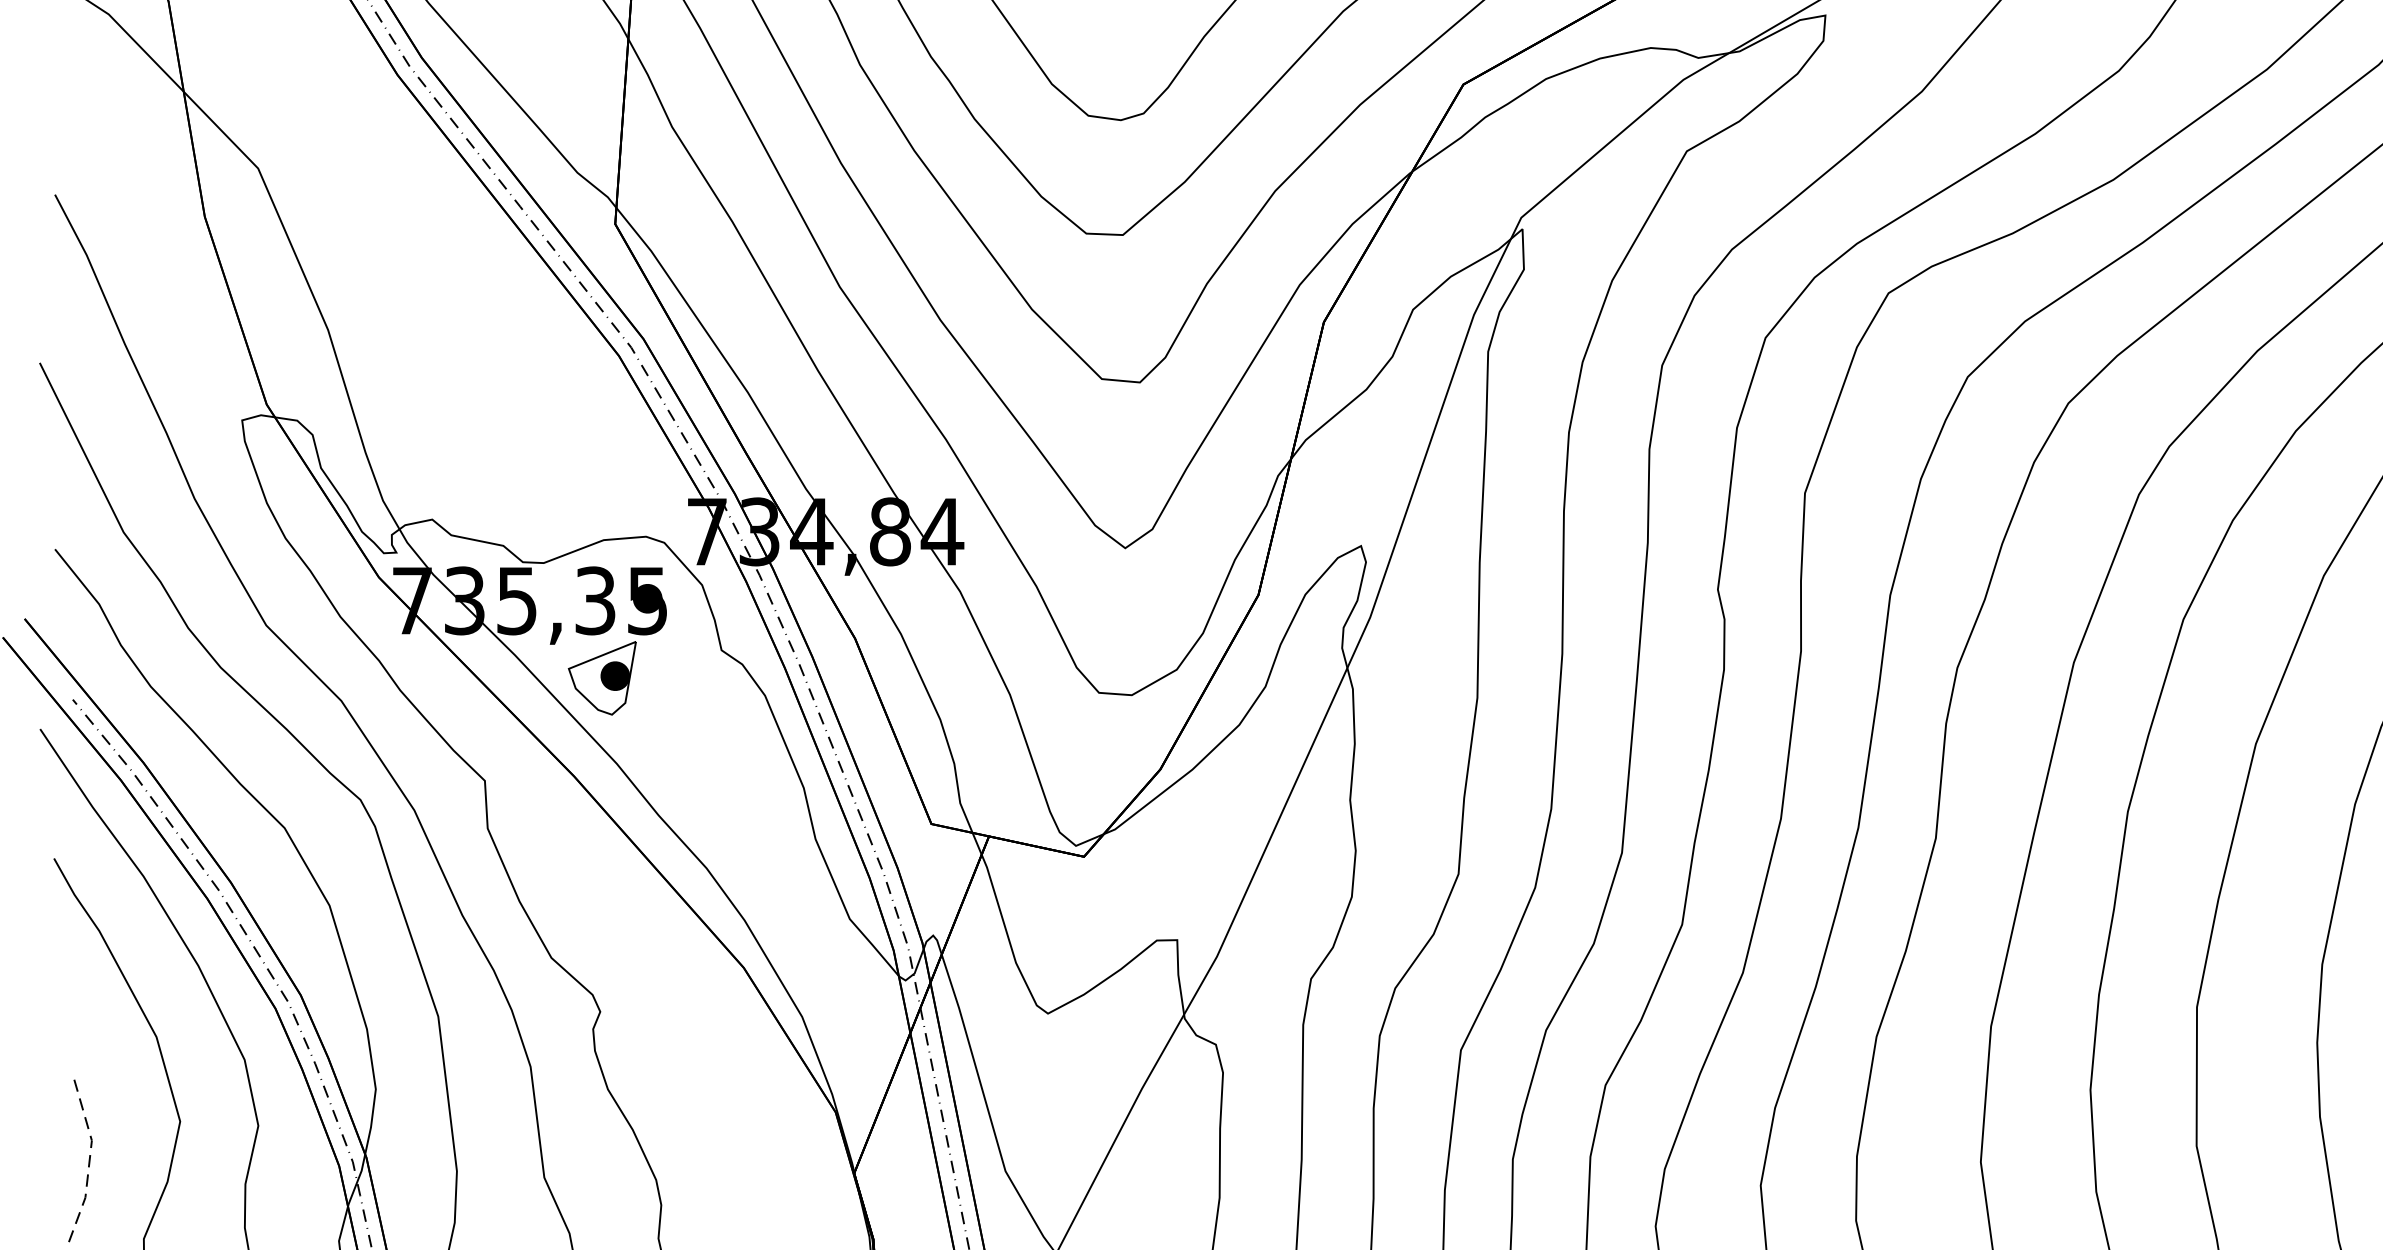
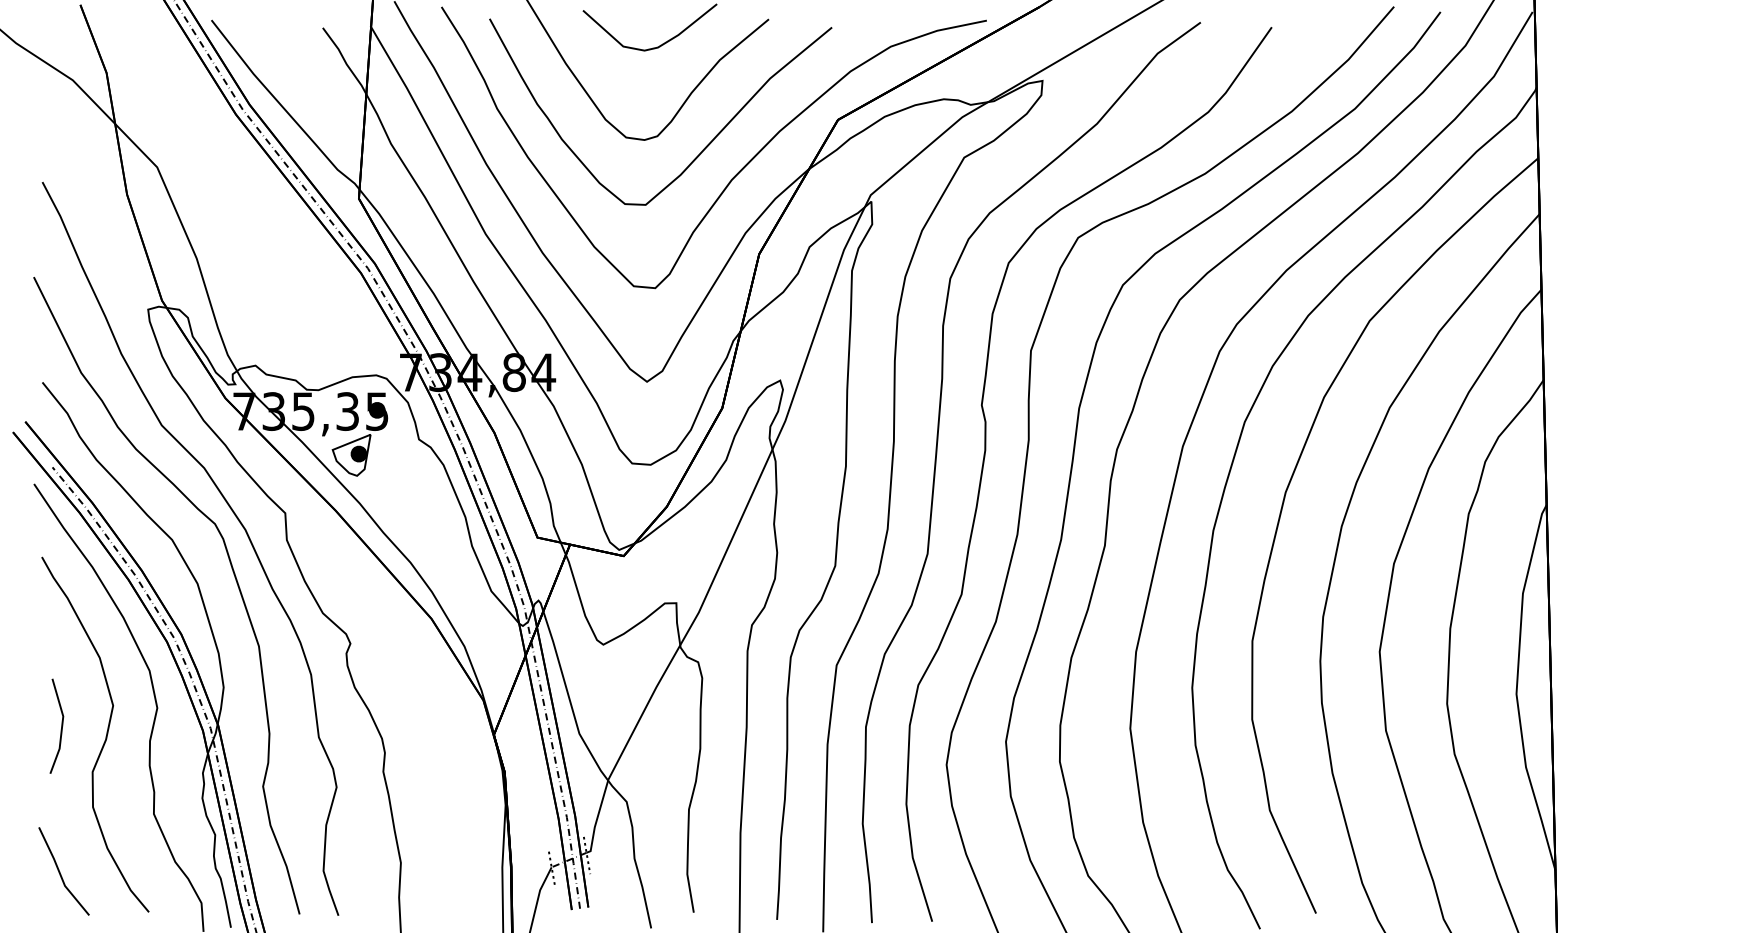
line: (90, 1158) -> (62, 726), dashed -> solid

